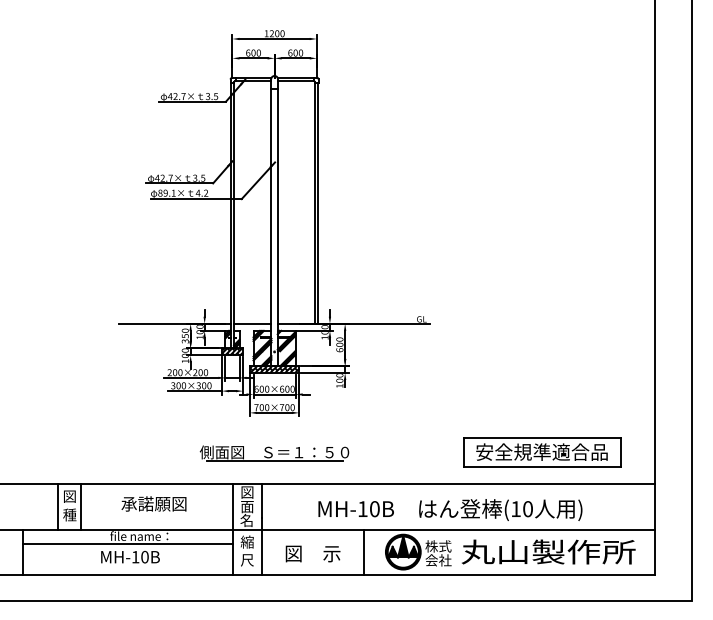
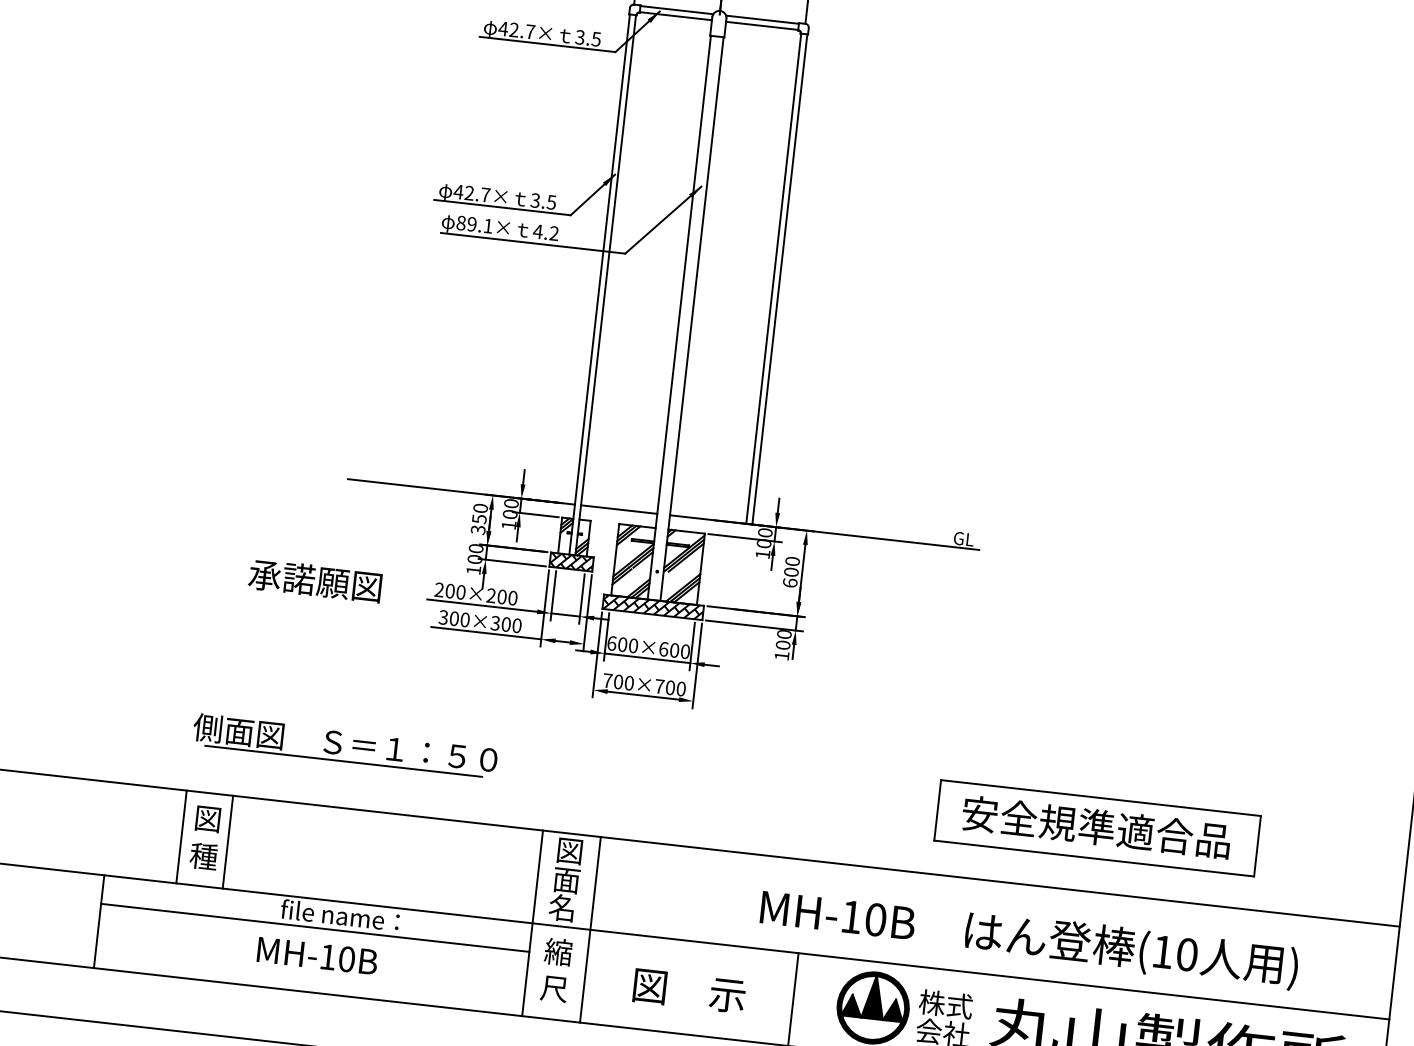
part: (542, 452) -> (1097, 828), moved
part: (274, 453) -> (345, 745), moved
text: (153, 503) -> (314, 579), moved
text: (450, 509) -> (1029, 937), moved

